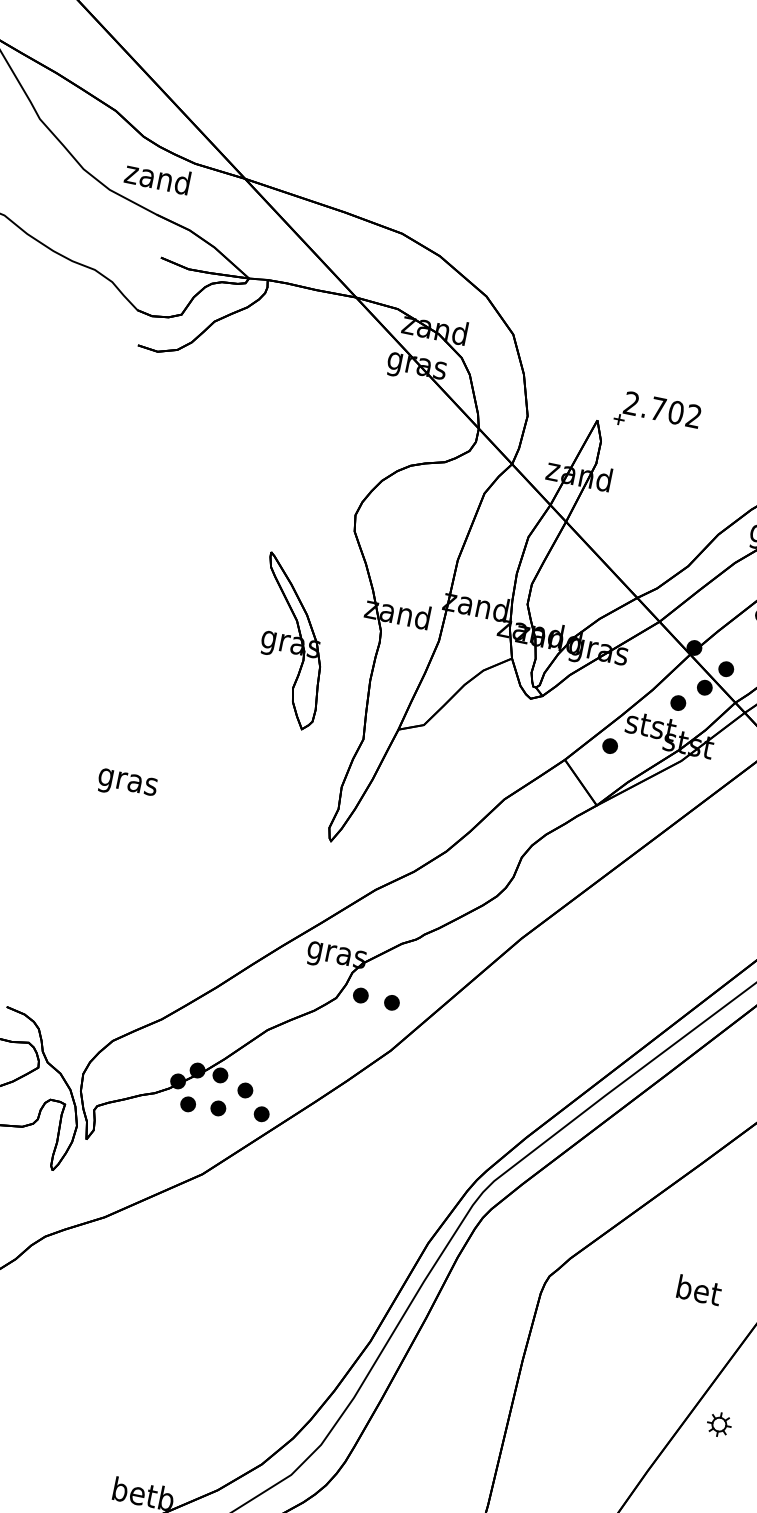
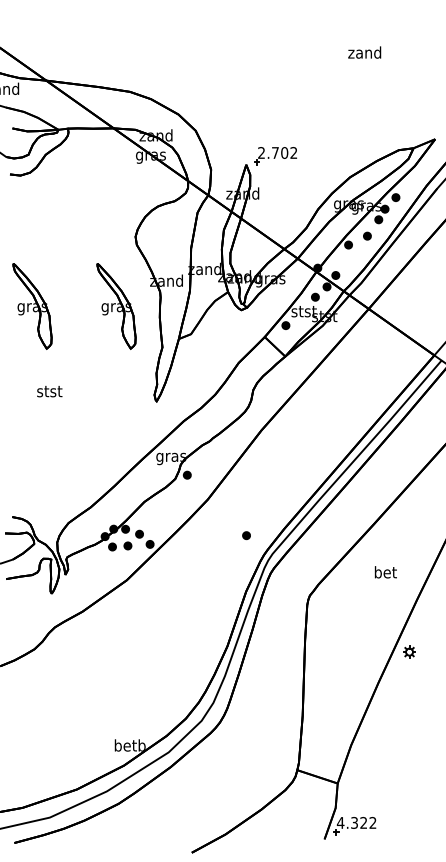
part: (129, 608) -> (32, 306), added
text: (127, 781) -> (49, 392), gras -> stst
part: (391, 1002) -> (246, 535), moved
text: (698, 1290) -> (385, 572), moved

